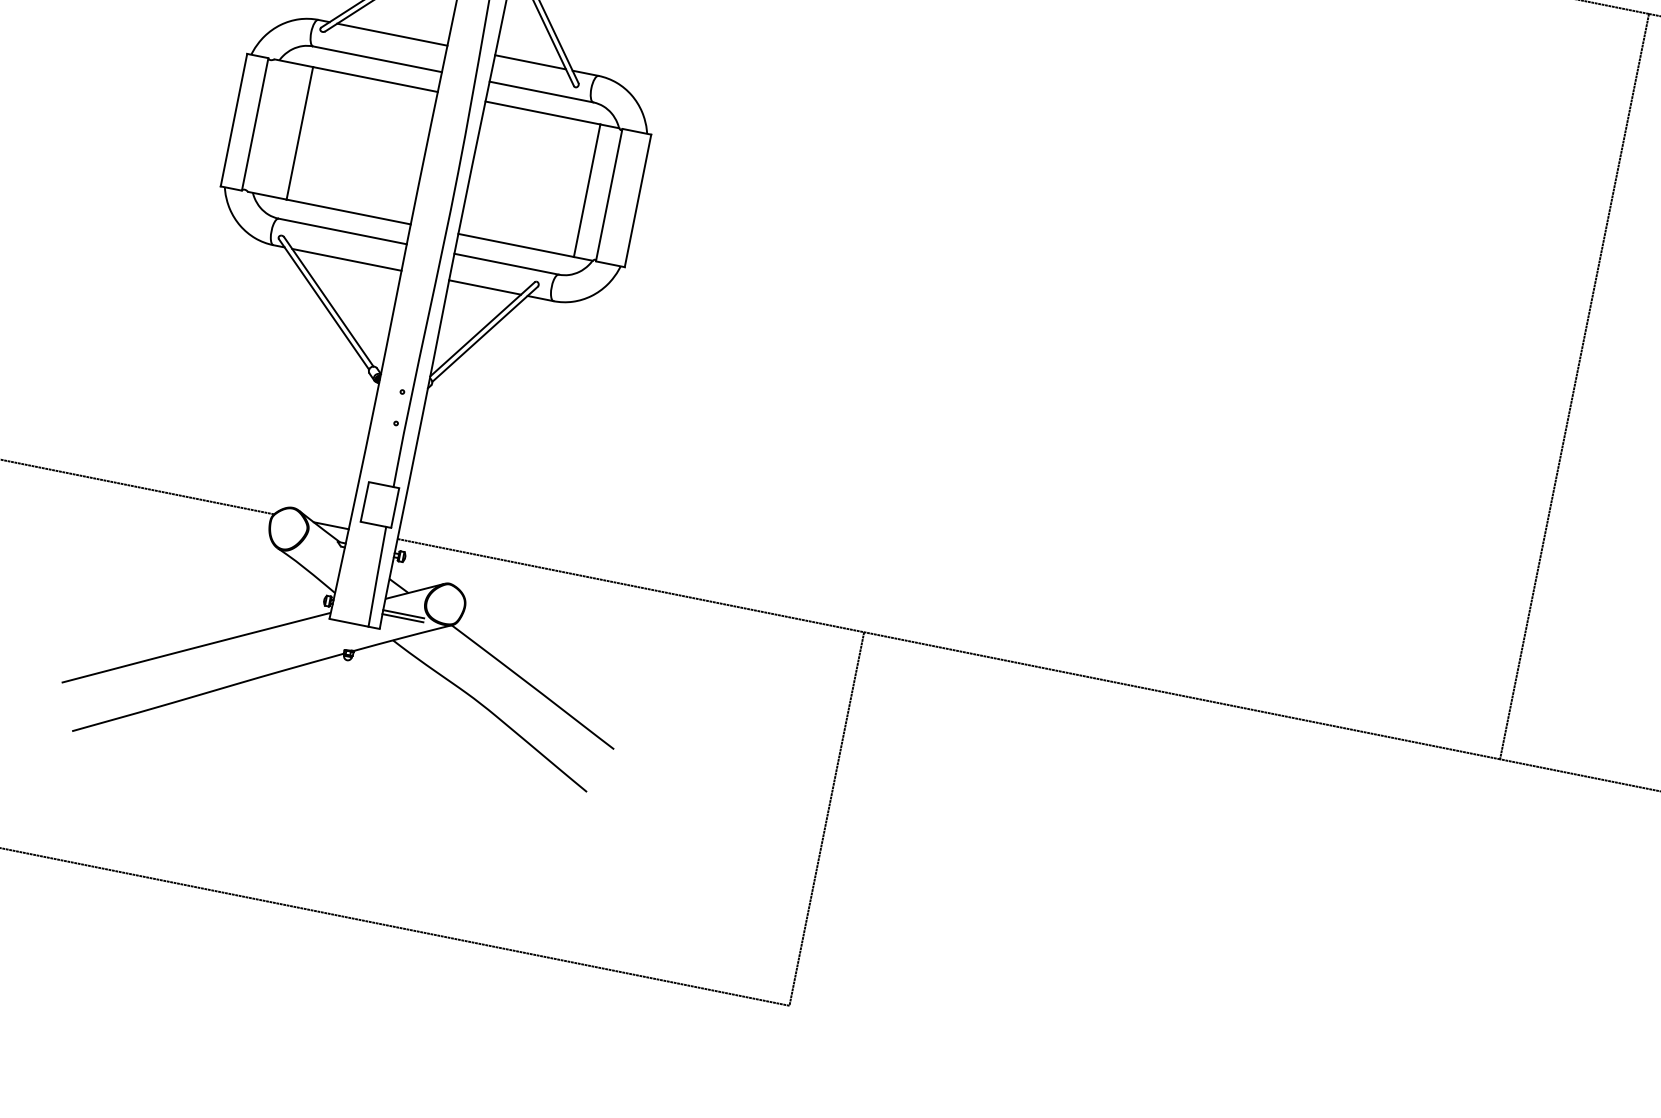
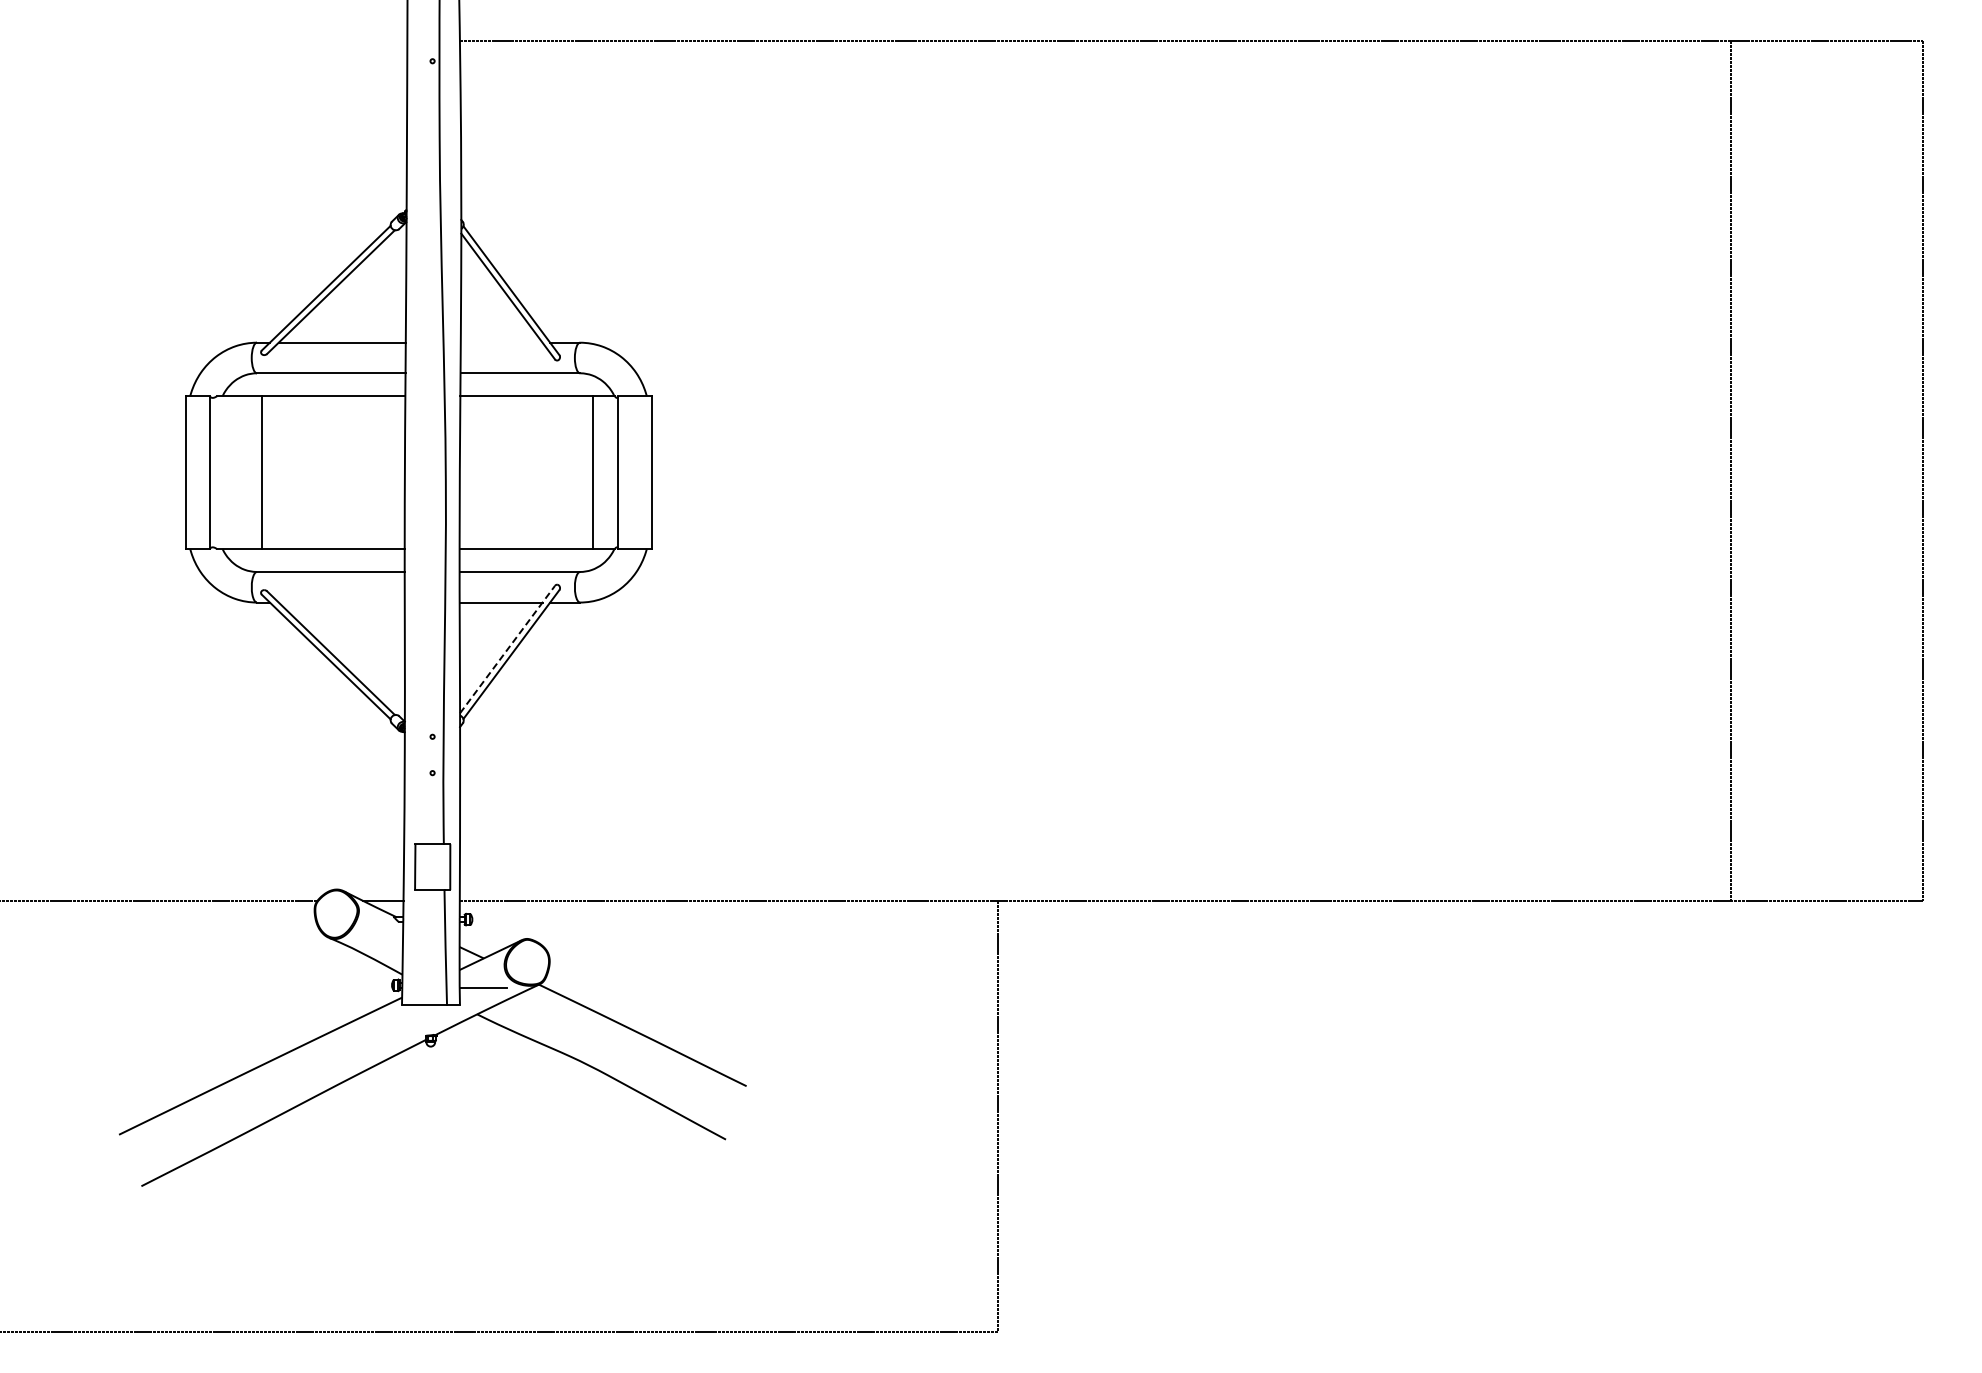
line: (530, 62) -> (501, 342), removed
line: (346, 259) -> (341, 602), removed
line: (482, 329) -> (507, 649), solid -> dashed
line: (402, 614) -> (482, 983), removed

